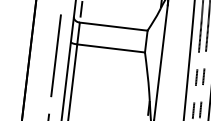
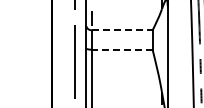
line: (113, 26) -> (122, 30), solid -> dashed
line: (110, 48) -> (121, 49), solid -> dashed

